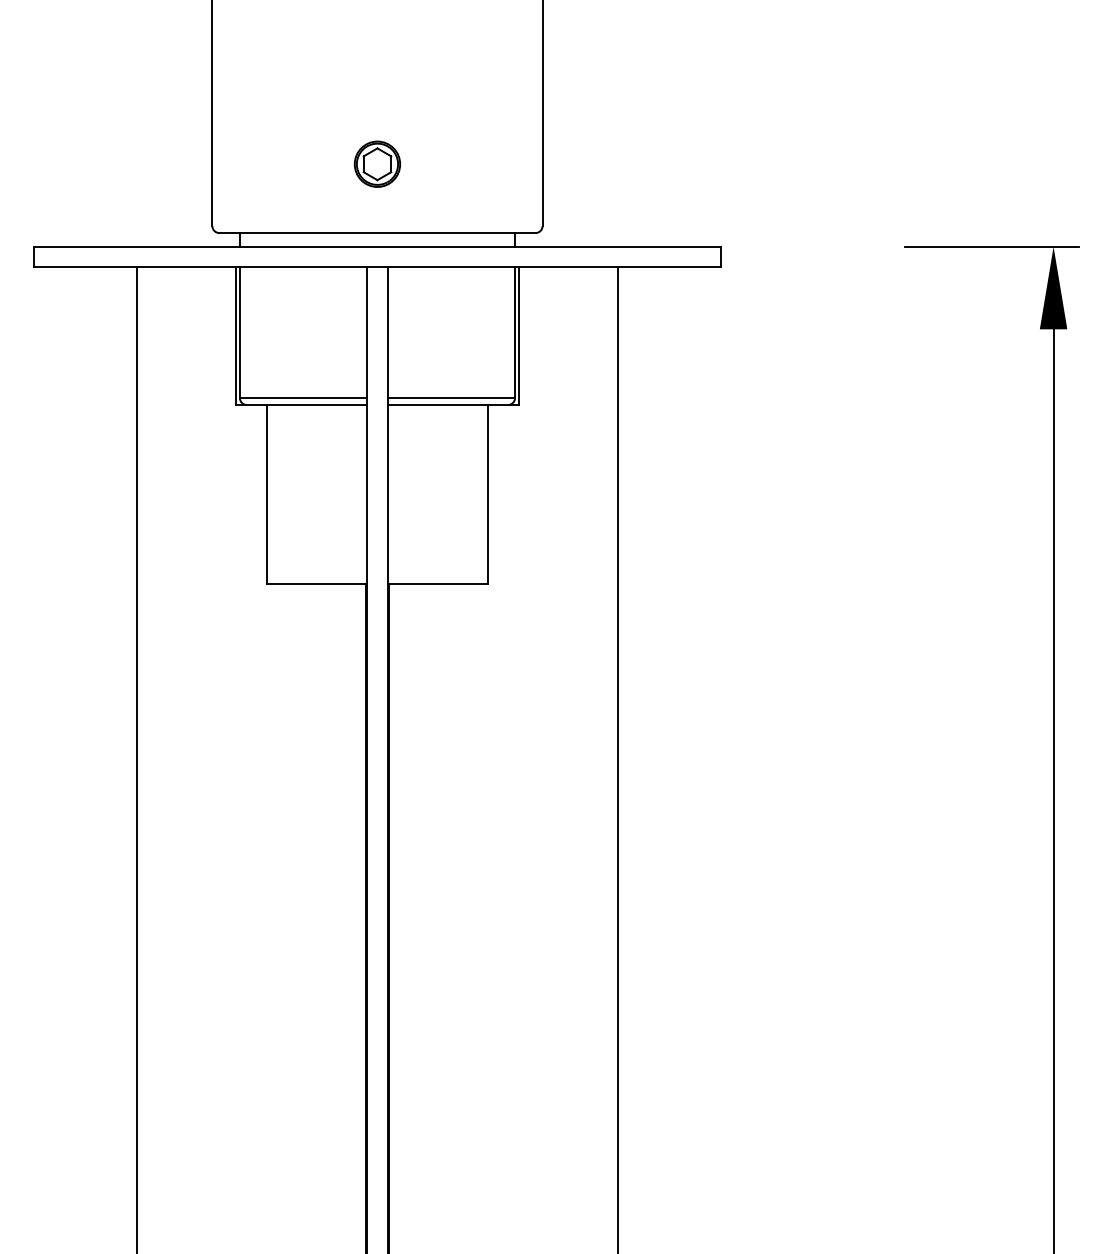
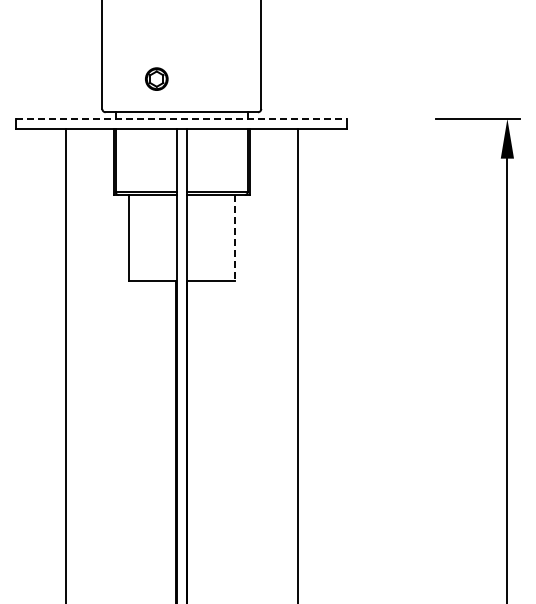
part: (376, 162) -> (156, 78), moved
line: (376, 245) -> (181, 118), solid -> dashed
line: (486, 495) -> (234, 238), solid -> dashed

